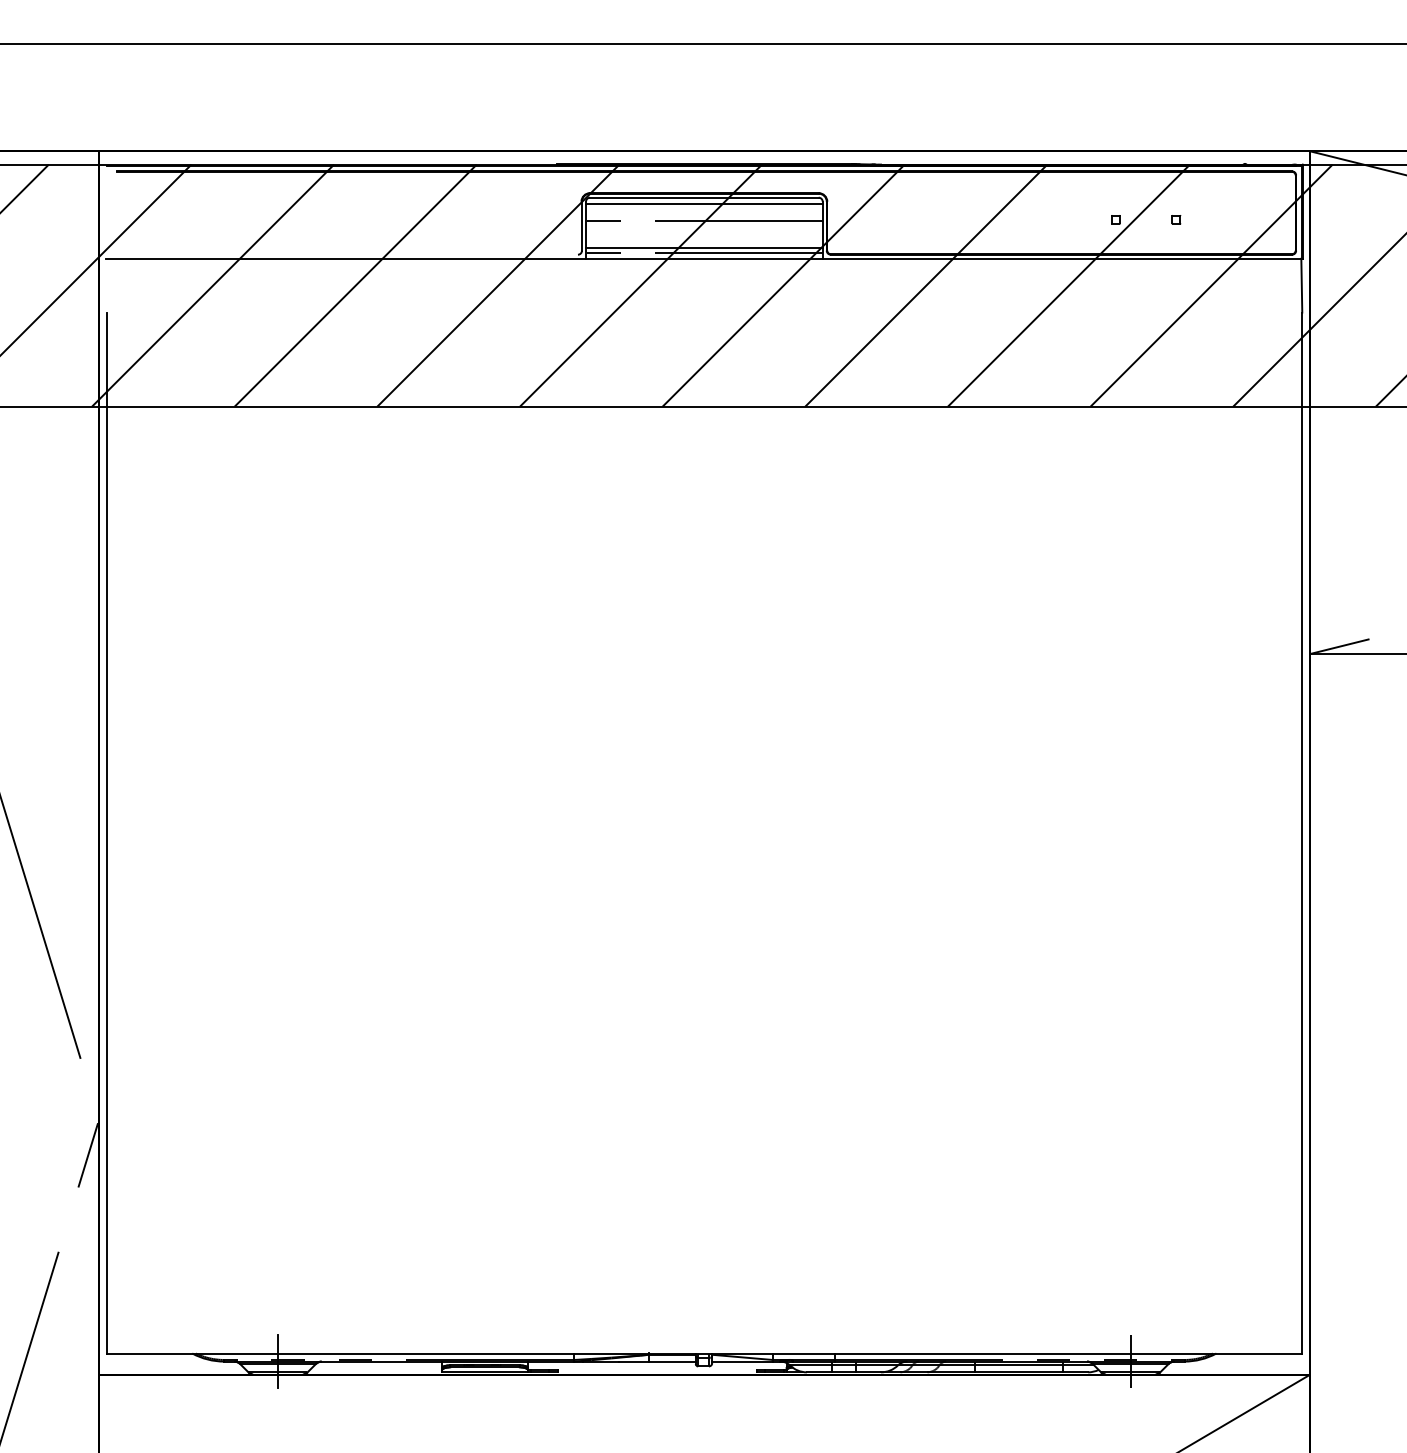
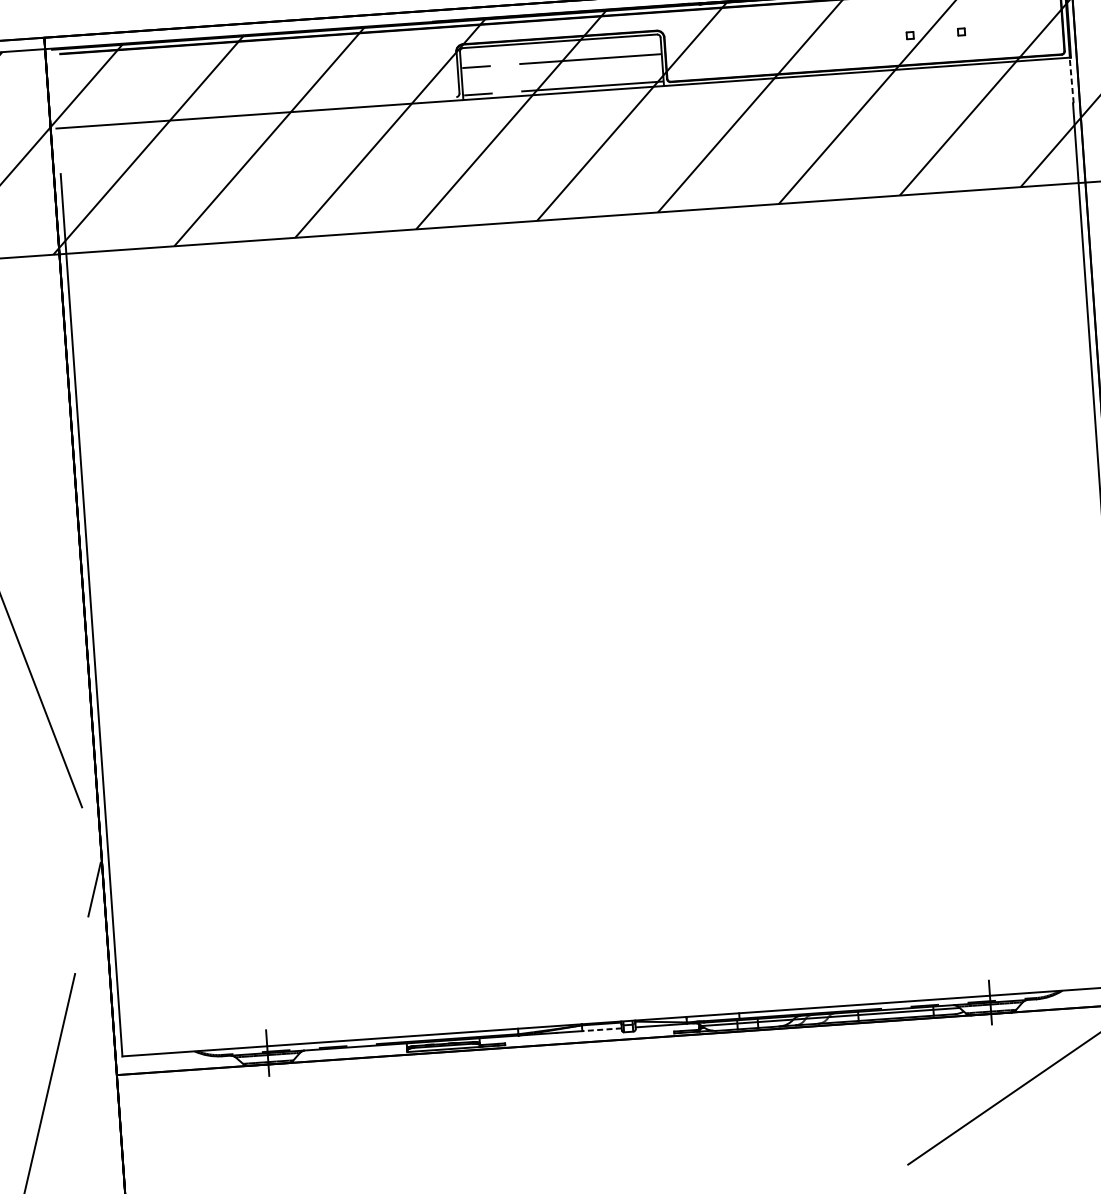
line: (704, 204) -> (560, 47), removed
line: (704, 248) -> (563, 84), removed
line: (1301, 285) -> (1071, 80), solid -> dashed
line: (672, 1361) -> (602, 1029), solid -> dashed

